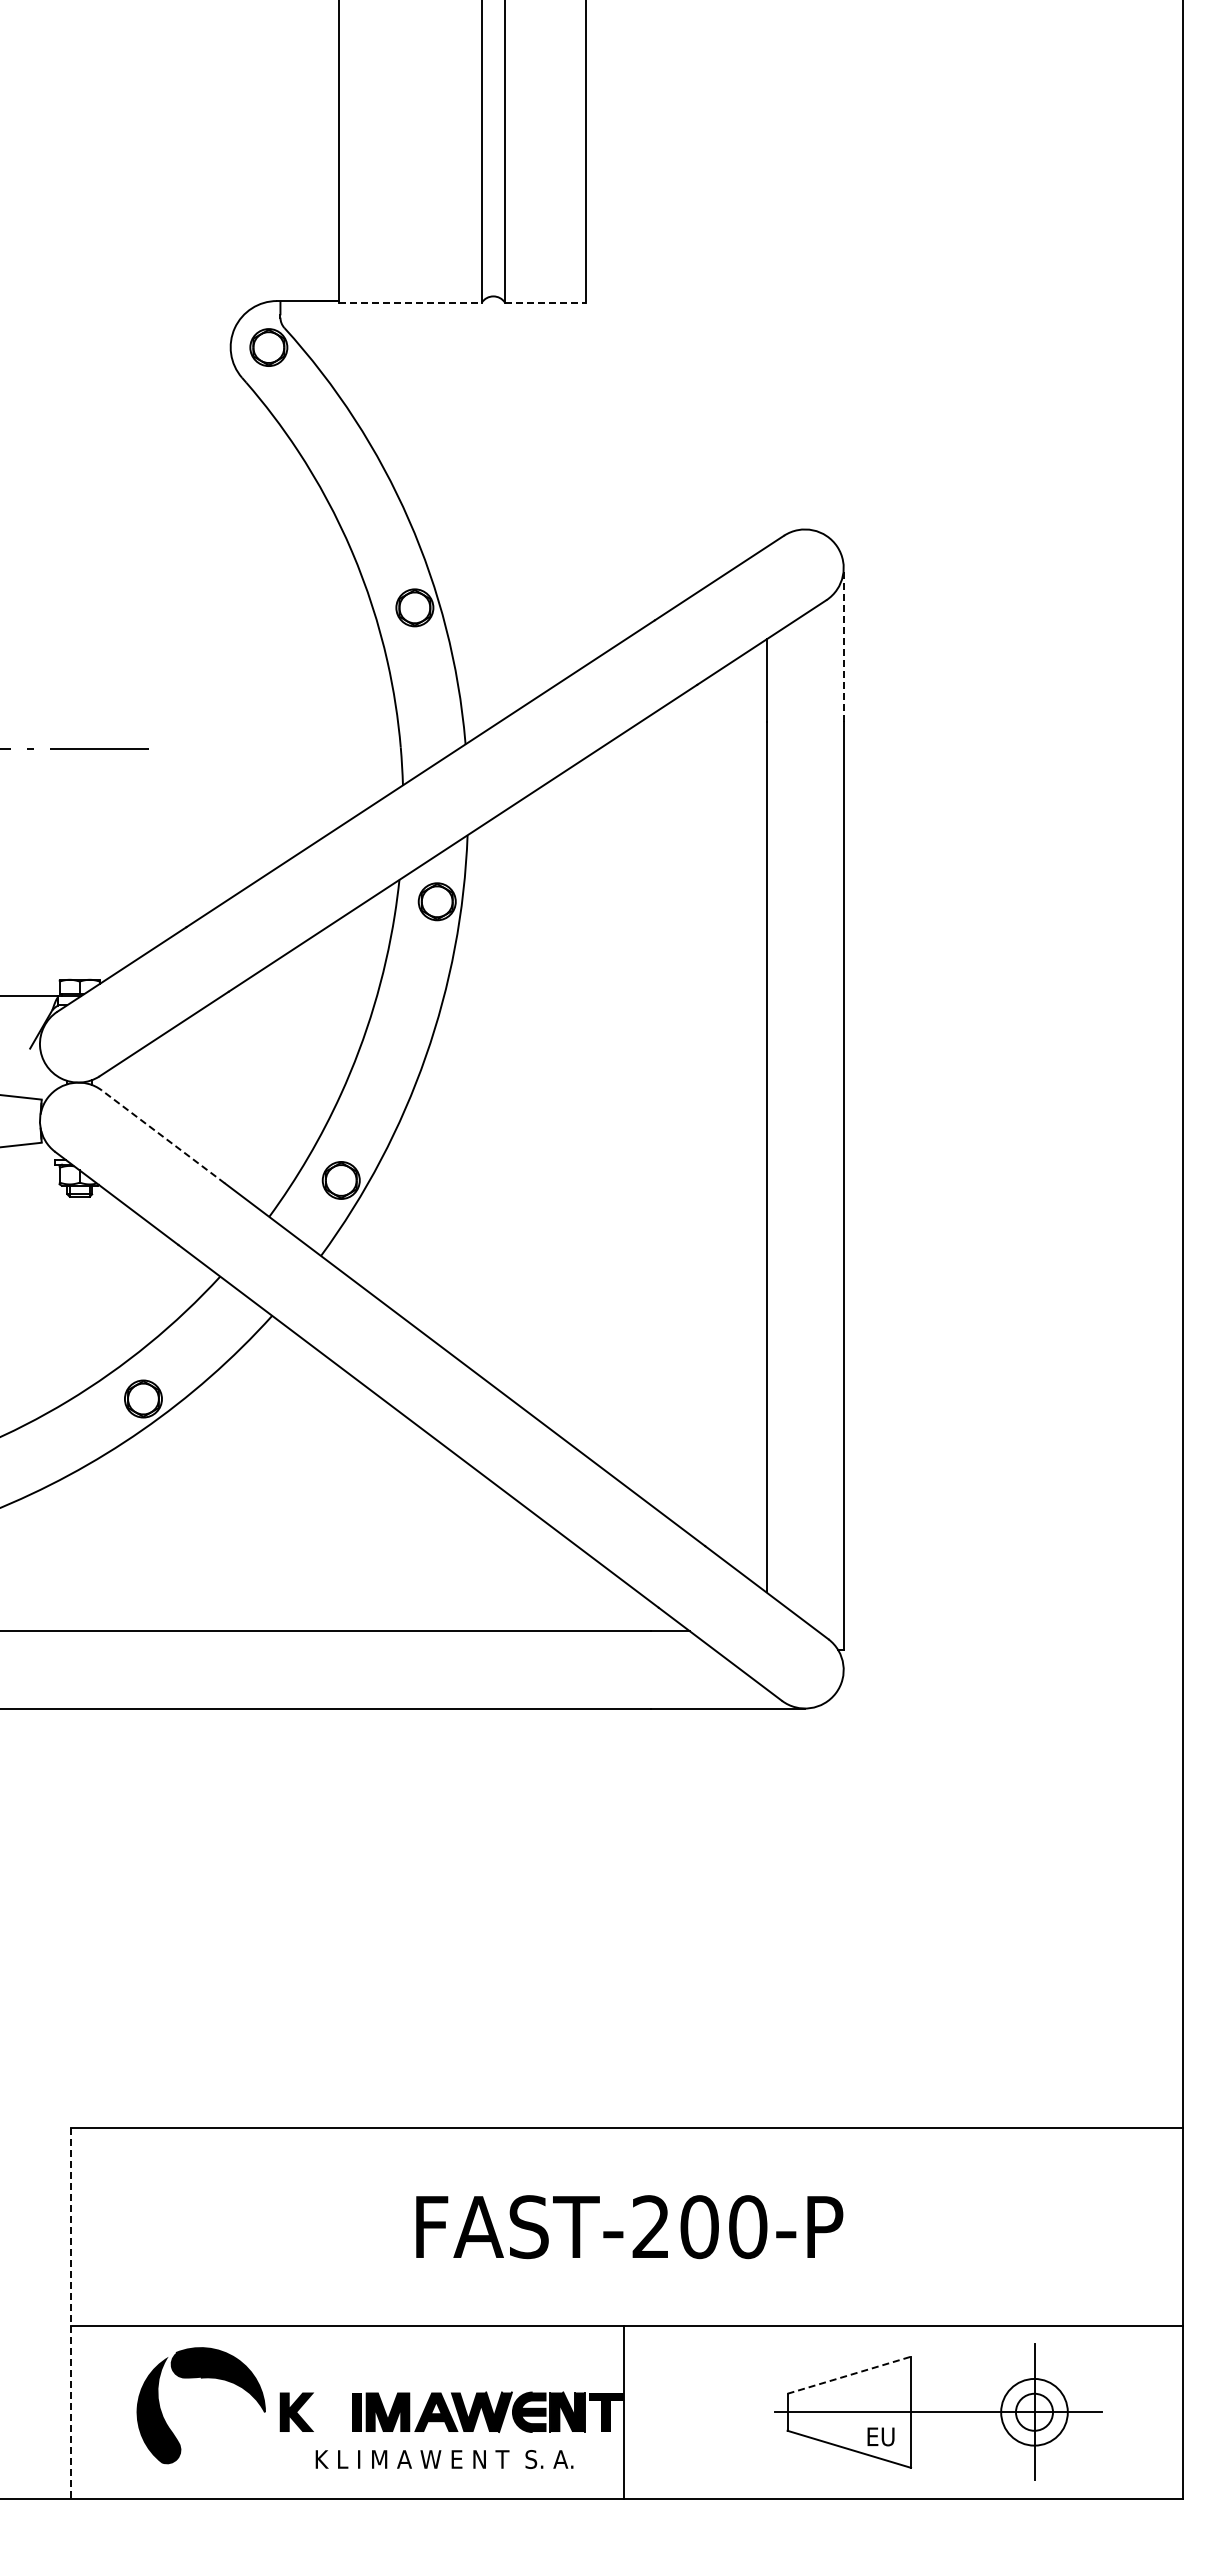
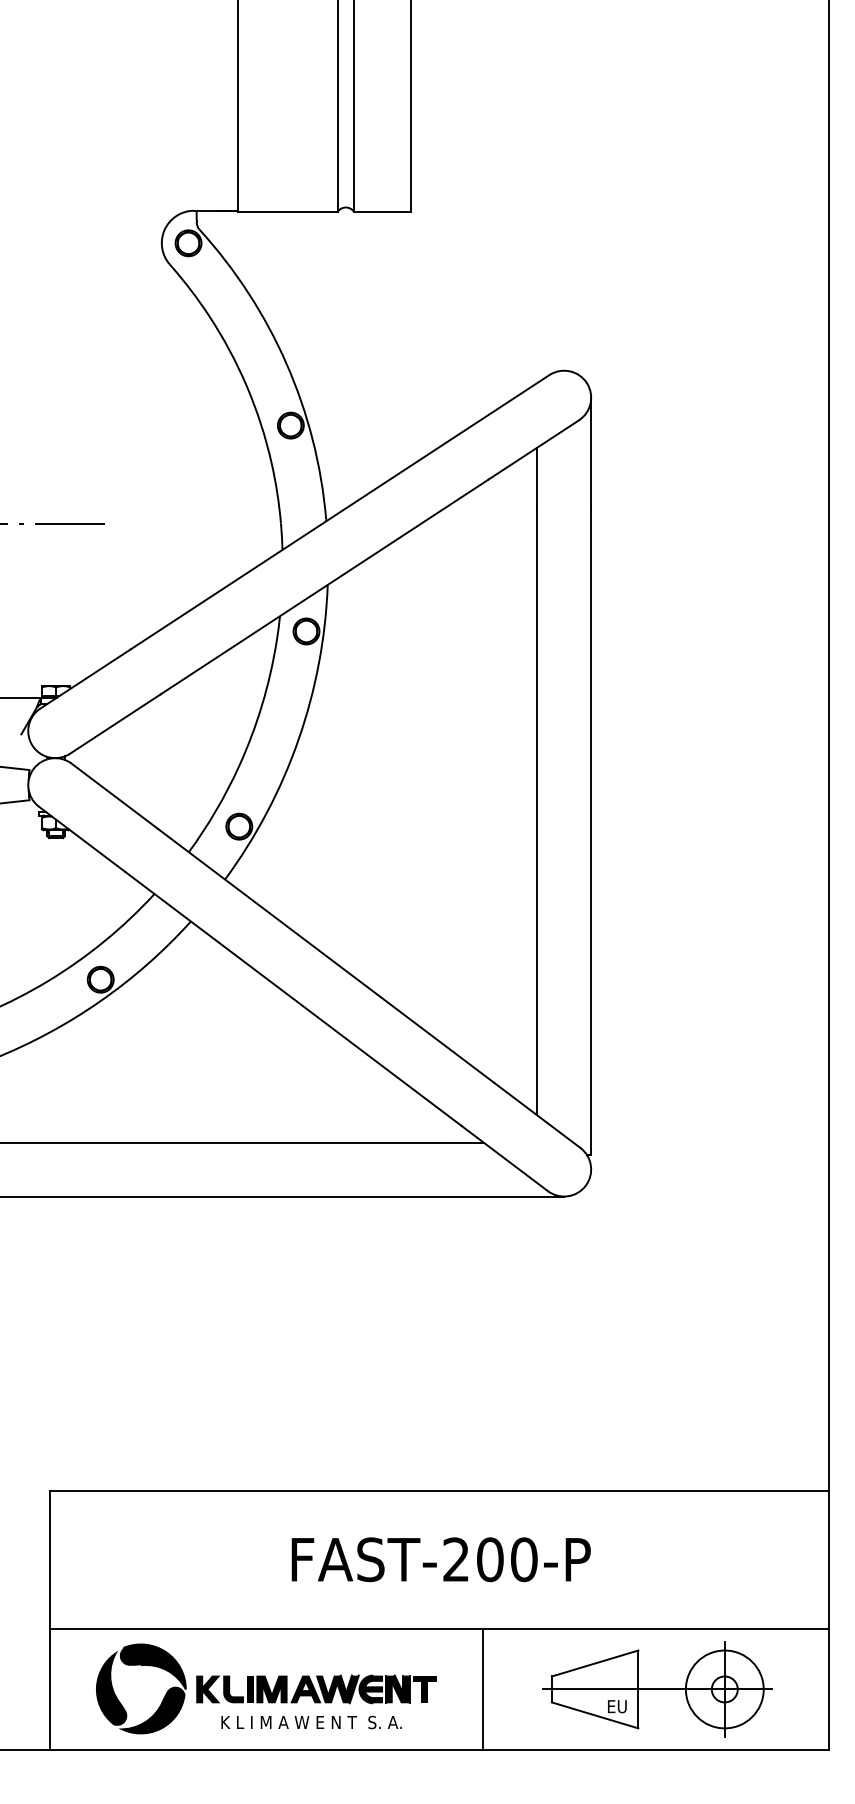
line: (410, 302) -> (287, 211), dashed -> solid
line: (545, 302) -> (382, 211), dashed -> solid
line: (843, 644) -> (591, 451), dashed -> solid
line: (162, 1136) -> (114, 795), dashed -> solid
line: (71, 2314) -> (50, 1620), dashed -> solid
line: (849, 2375) -> (595, 1663), dashed -> solid
line: (623, 2411) -> (482, 1688), moved
circle: (1034, 2411) -> (724, 1688), size x1.67
fill: (332, 2412) -> (233, 1689), added
fill: (216, 2442) -> (151, 1710), added

